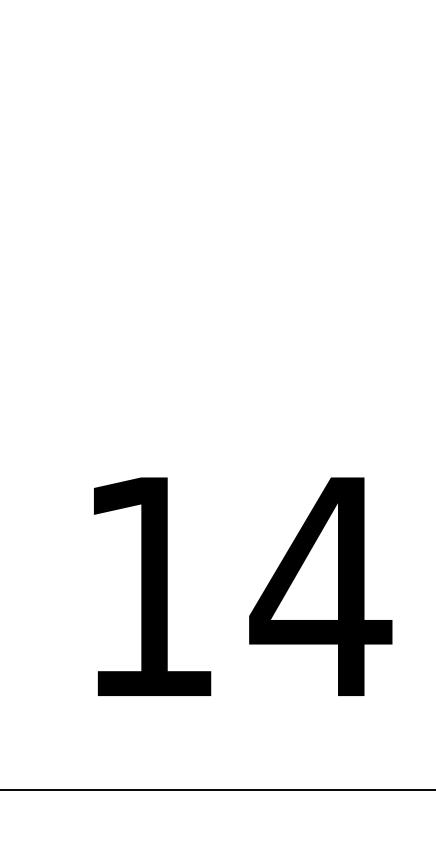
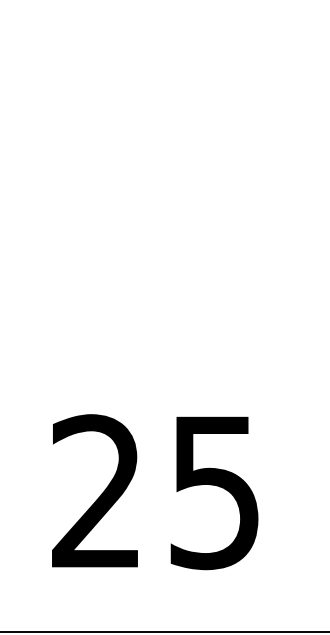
text: (238, 587) -> (158, 492), 14 -> 25

